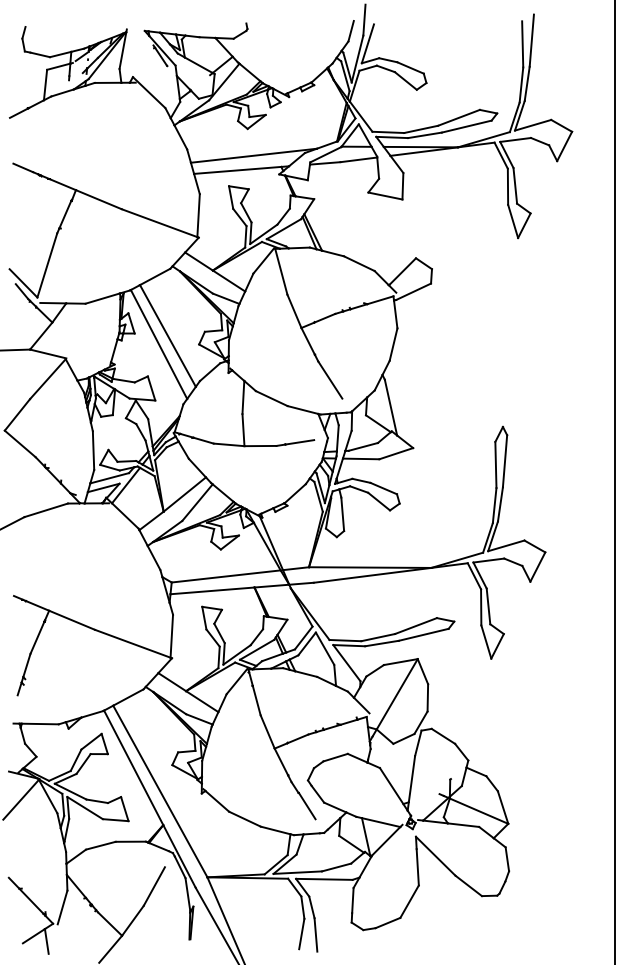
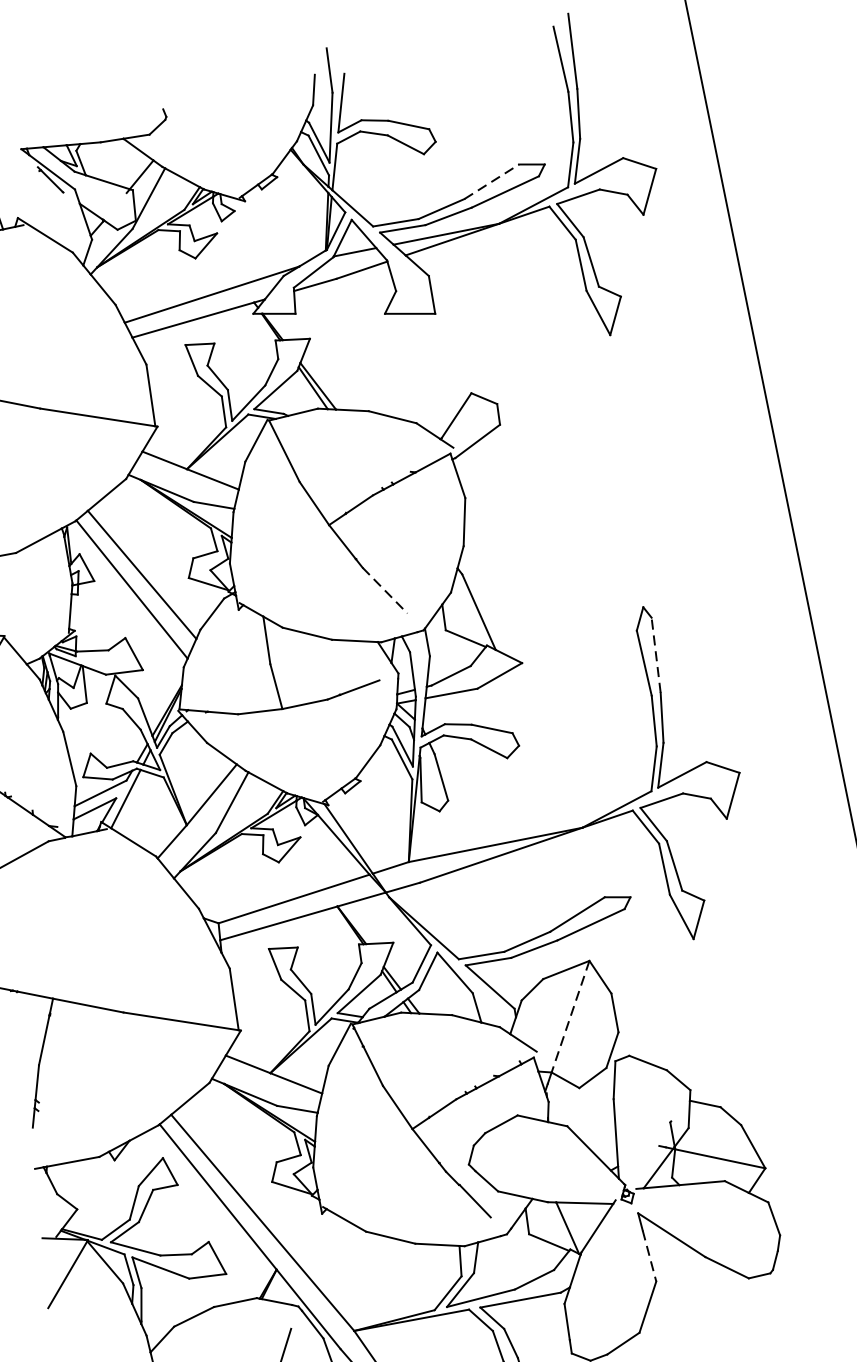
line: (459, 117) -> (492, 181), solid -> dashed
line: (330, 380) -> (385, 591), solid -> dashed
line: (505, 460) -> (656, 654), solid -> dashed
line: (397, 694) -> (570, 1016), solid -> dashed
line: (417, 867) -> (649, 1256), solid -> dashed

